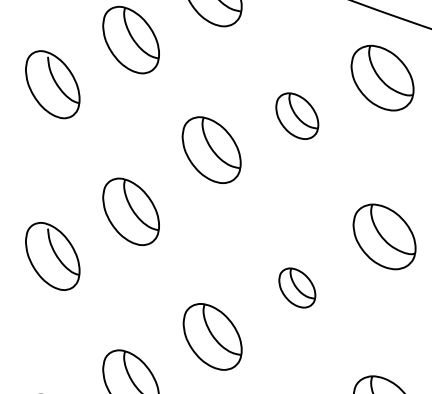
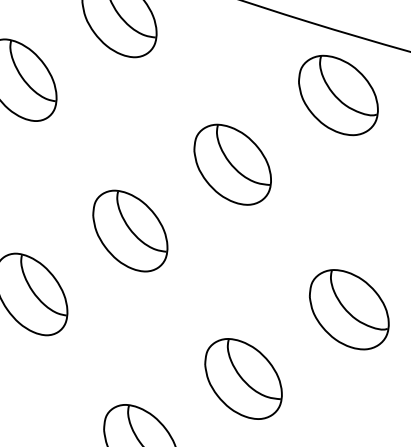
part: (382, 77) -> (338, 94), moved
part: (297, 115) -> (233, 163), size x1.43
part: (211, 149) -> (130, 230), moved
part: (297, 287) -> (243, 378), size x1.67

